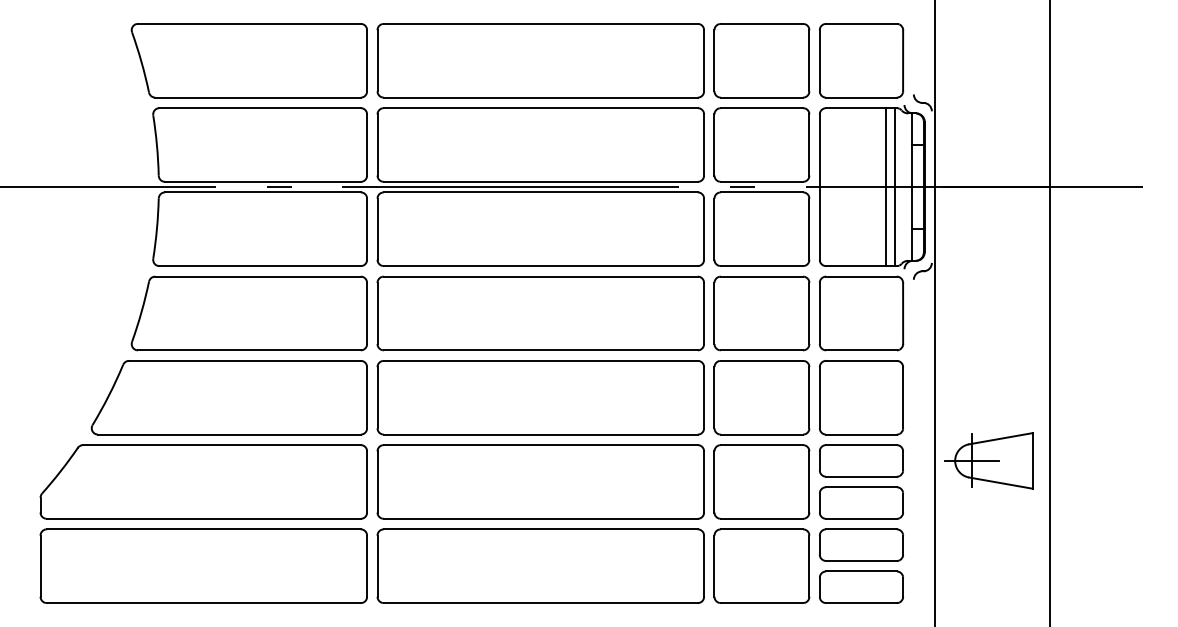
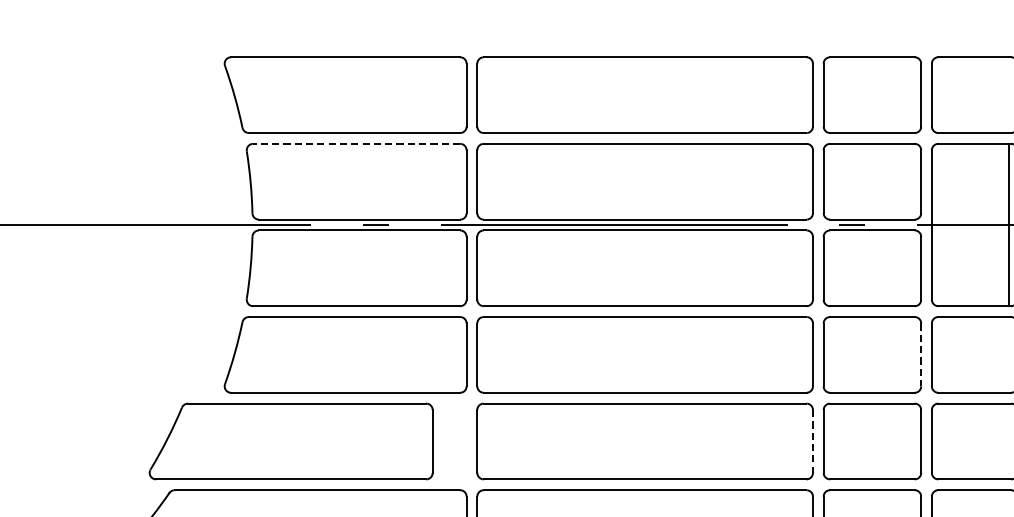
line: (260, 108) -> (357, 144), solid -> dashed
line: (885, 187) -> (999, 225), removed
line: (809, 313) -> (921, 354), solid -> dashed
part: (228, 397) -> (290, 441), moved
line: (704, 397) -> (813, 441), solid -> dashed

